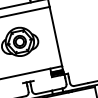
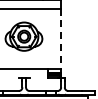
line: (55, 37) -> (60, 39), solid -> dashed

